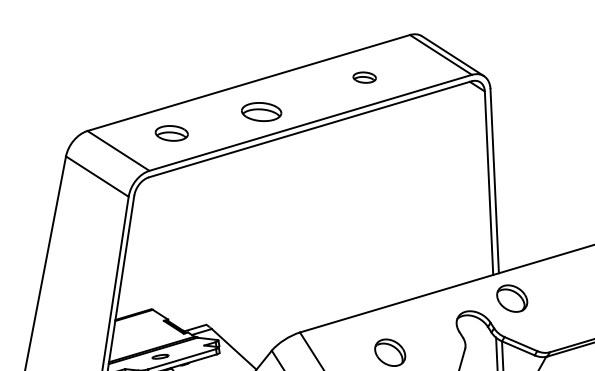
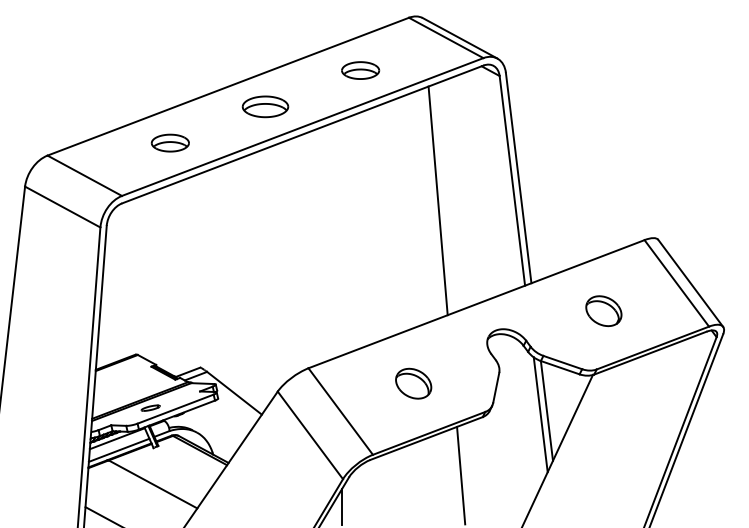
part: (364, 77) -> (360, 70), size x1.43
part: (261, 111) -> (265, 106), moved
part: (171, 132) -> (169, 142), moved
line: (422, 195) -> (437, 200), added
part: (511, 298) -> (603, 311), moved

